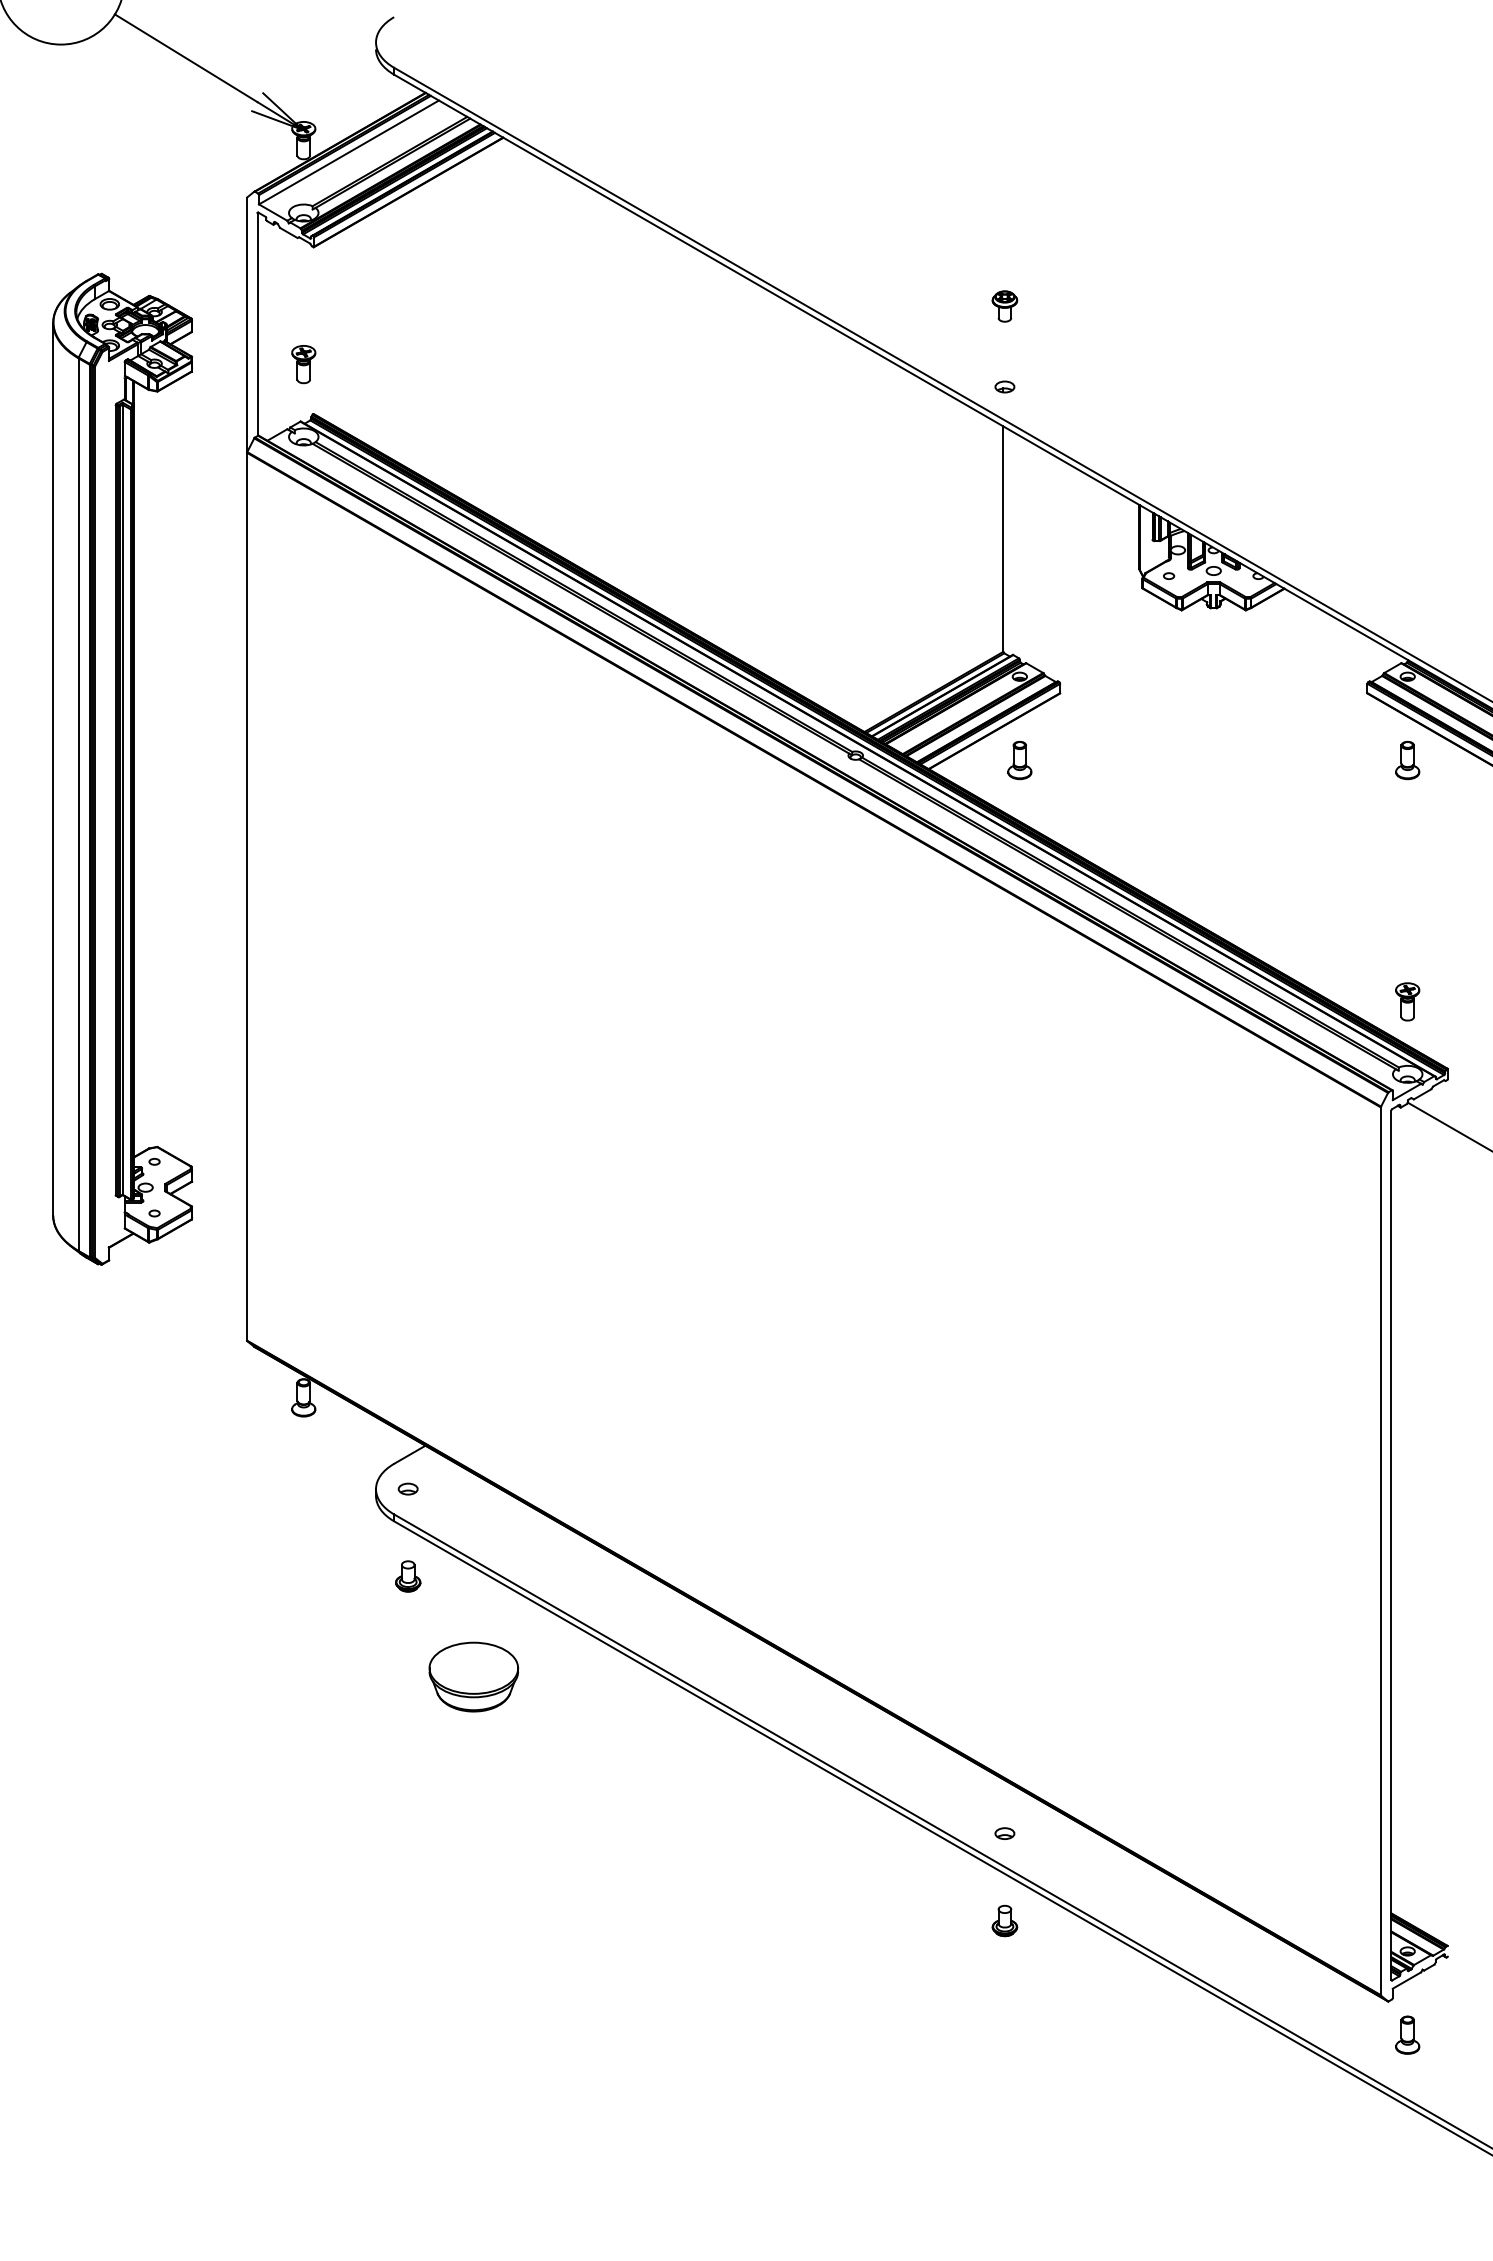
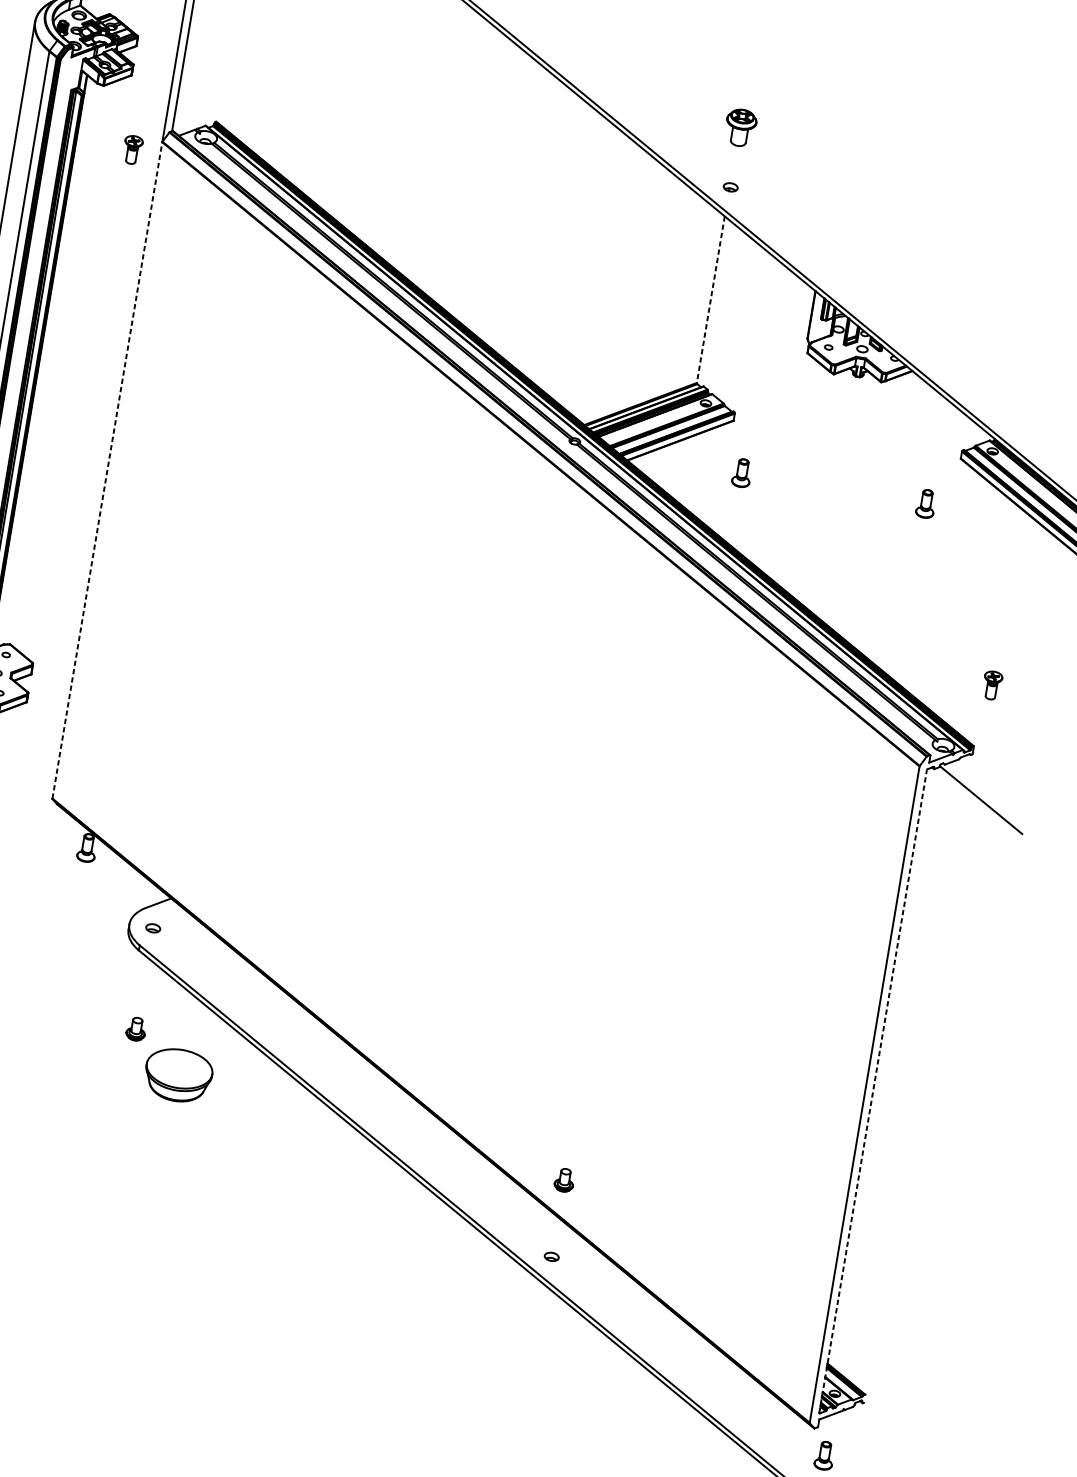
part: (1004, 306) -> (740, 127), size x1.6
part: (303, 364) -> (132, 149), moved
line: (1003, 539) -> (710, 299), solid -> dashed
part: (1019, 760) -> (741, 473), moved
part: (1407, 760) -> (925, 503), moved
line: (247, 896) -> (107, 470), solid -> dashed
part: (1407, 1001) -> (992, 685), moved
line: (1391, 1545) -> (873, 1091), solid -> dashed
part: (408, 1576) -> (136, 1029), moved
part: (1004, 1920) -> (564, 1179), moved

